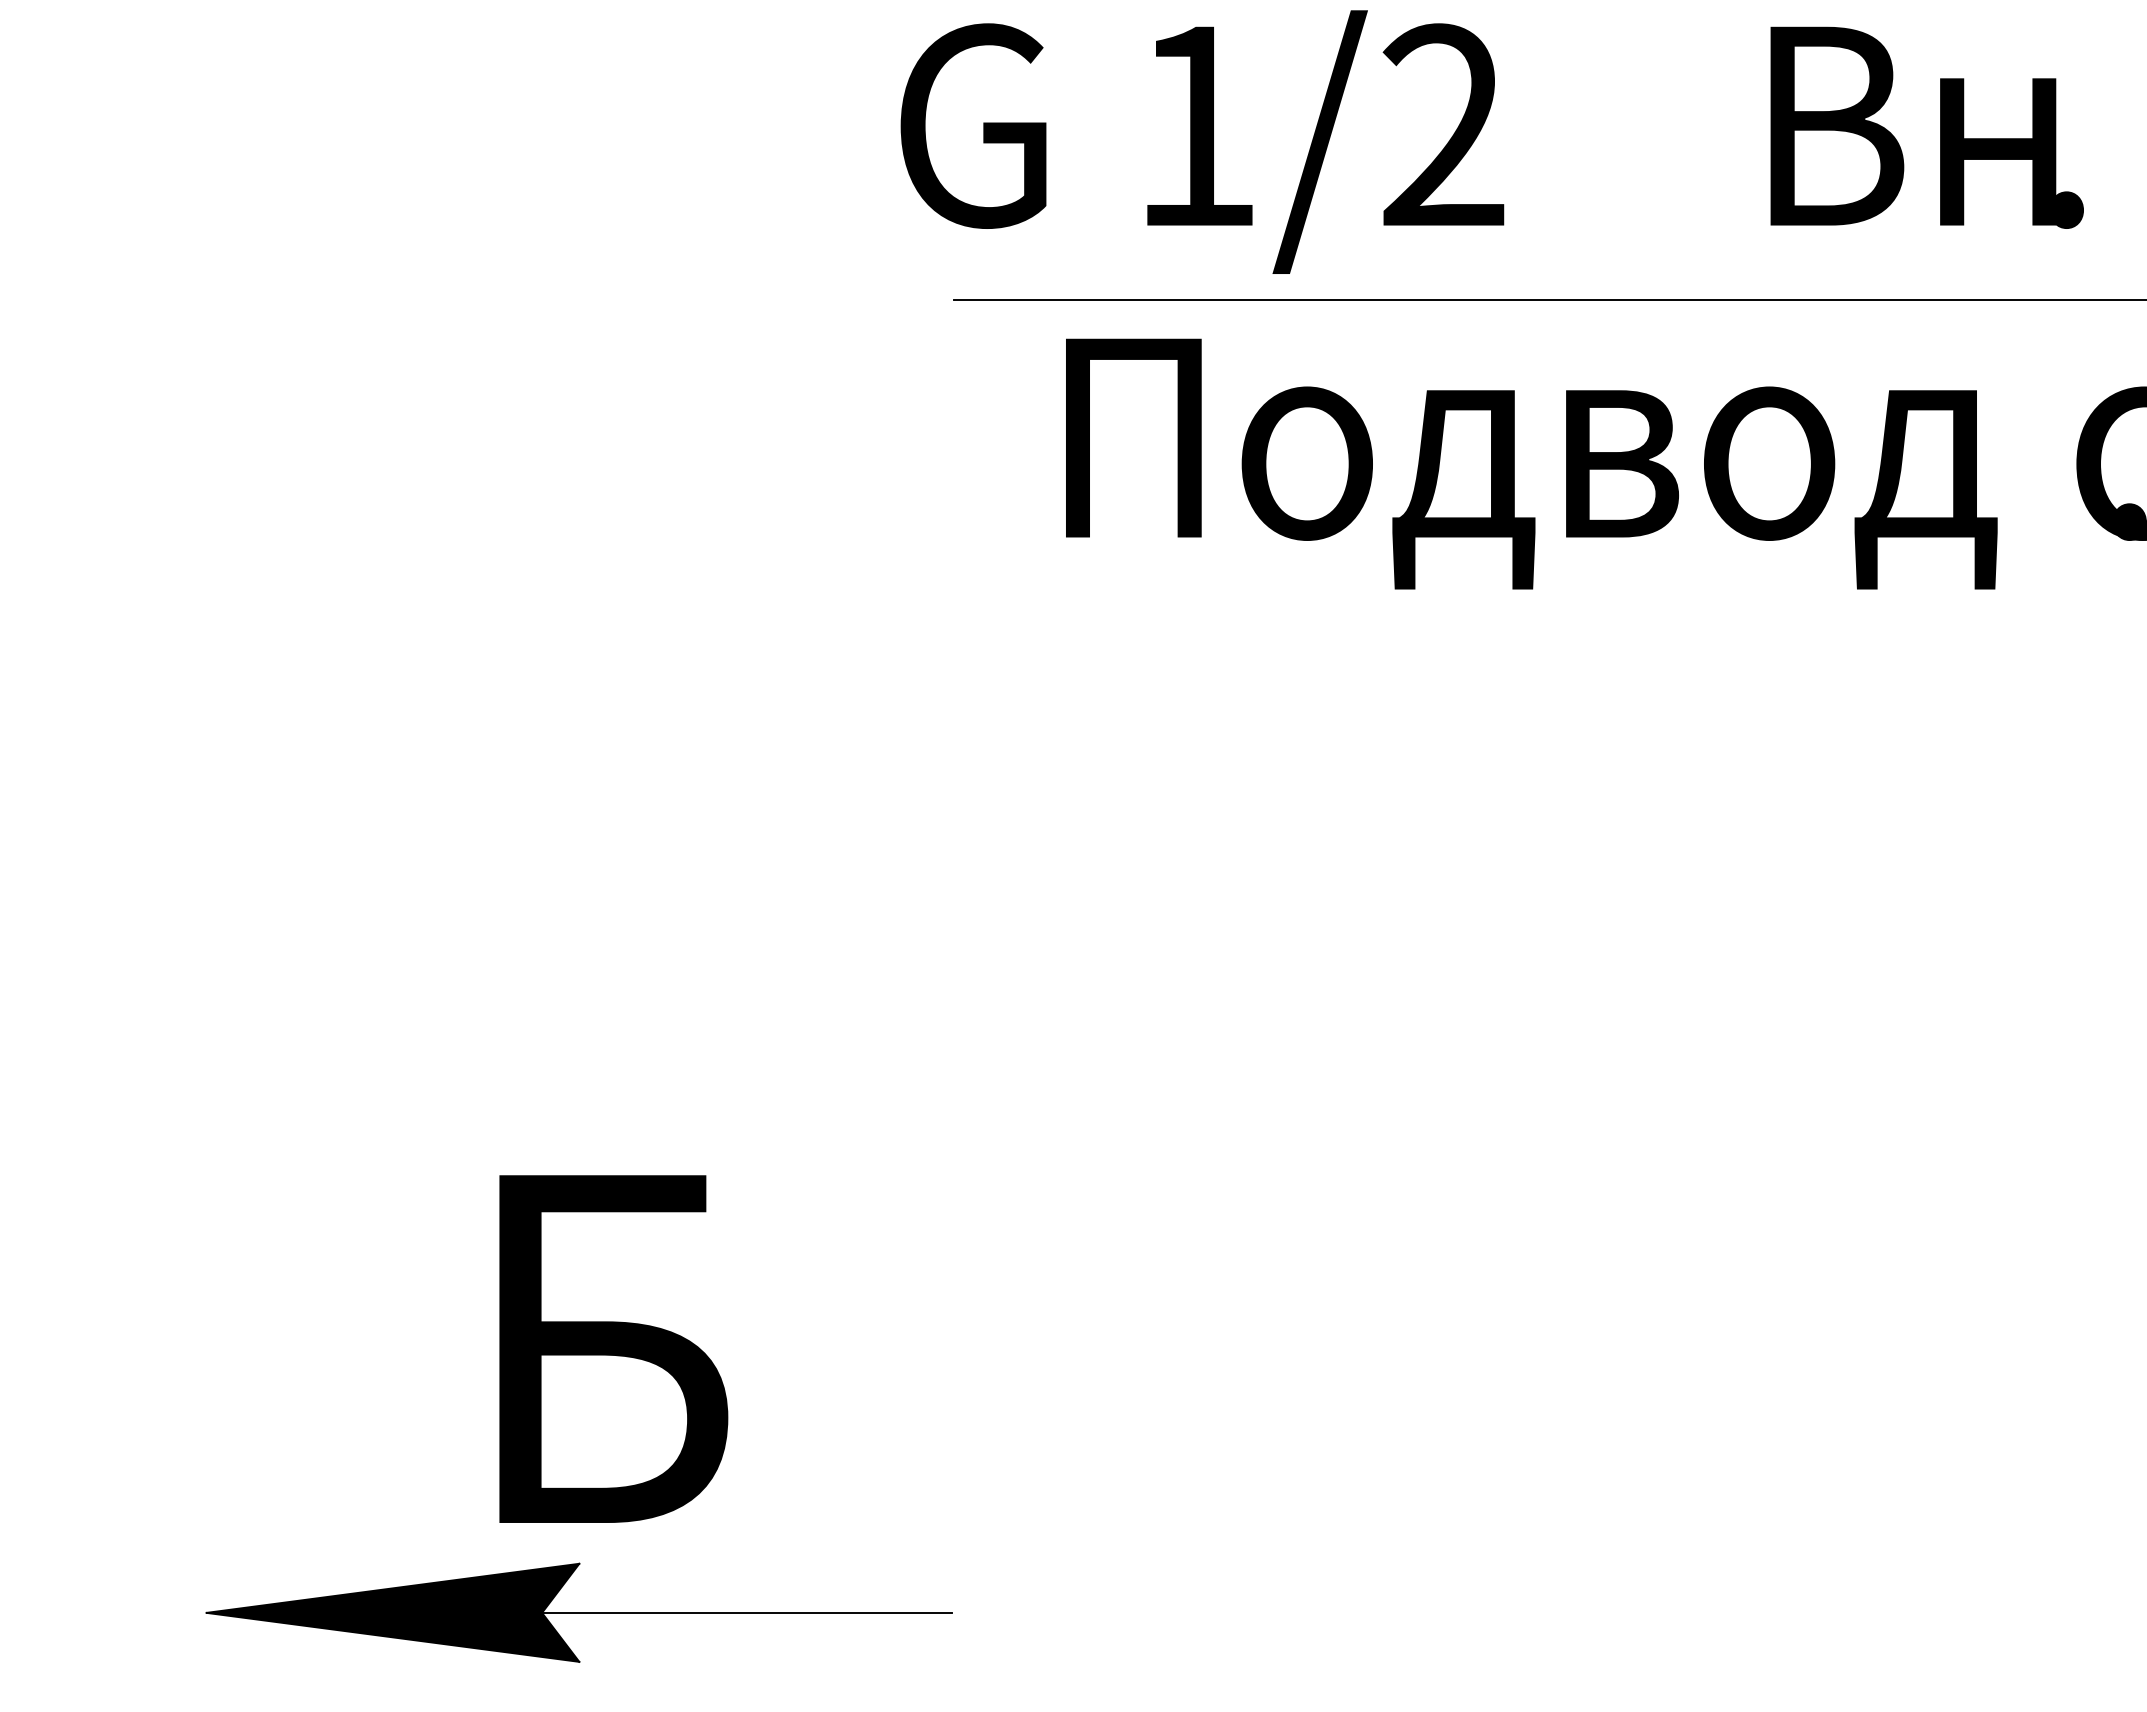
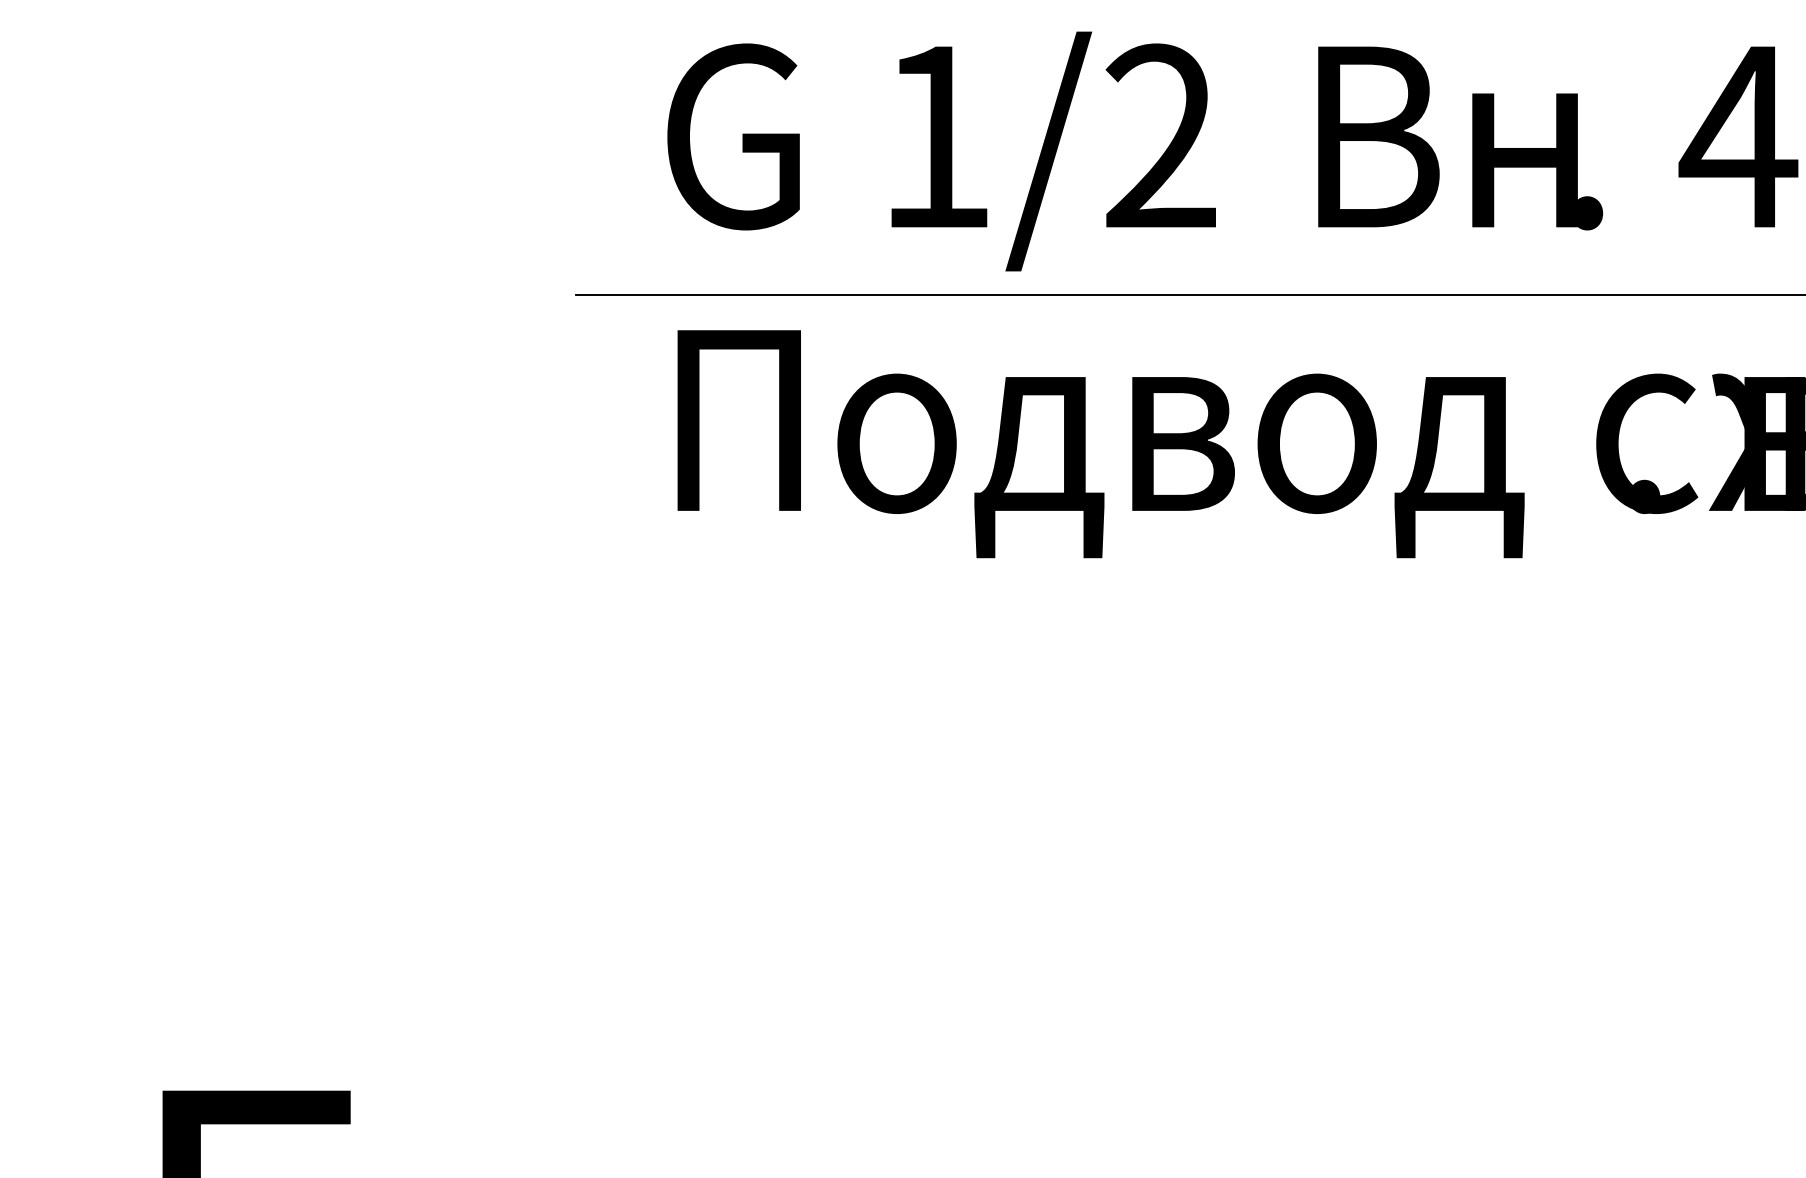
text: (1202, 141) -> (941, 150), moved

